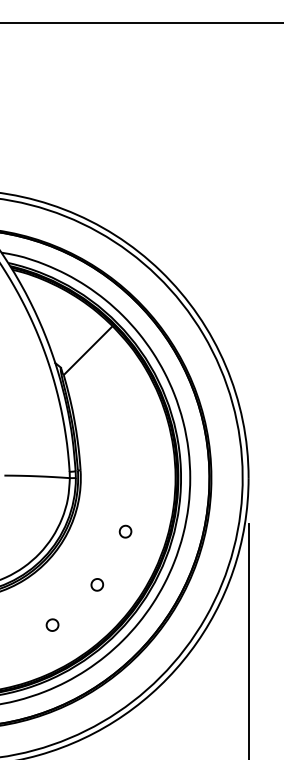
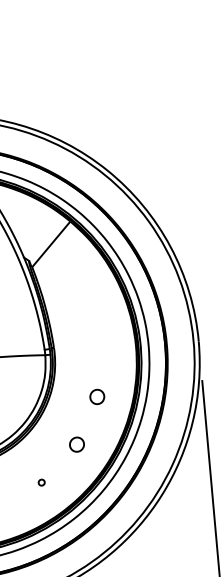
part: (125, 531) -> (97, 396), size x1.4
part: (97, 584) -> (77, 444), size x1.4
part: (52, 624) -> (41, 482), size x0.6

